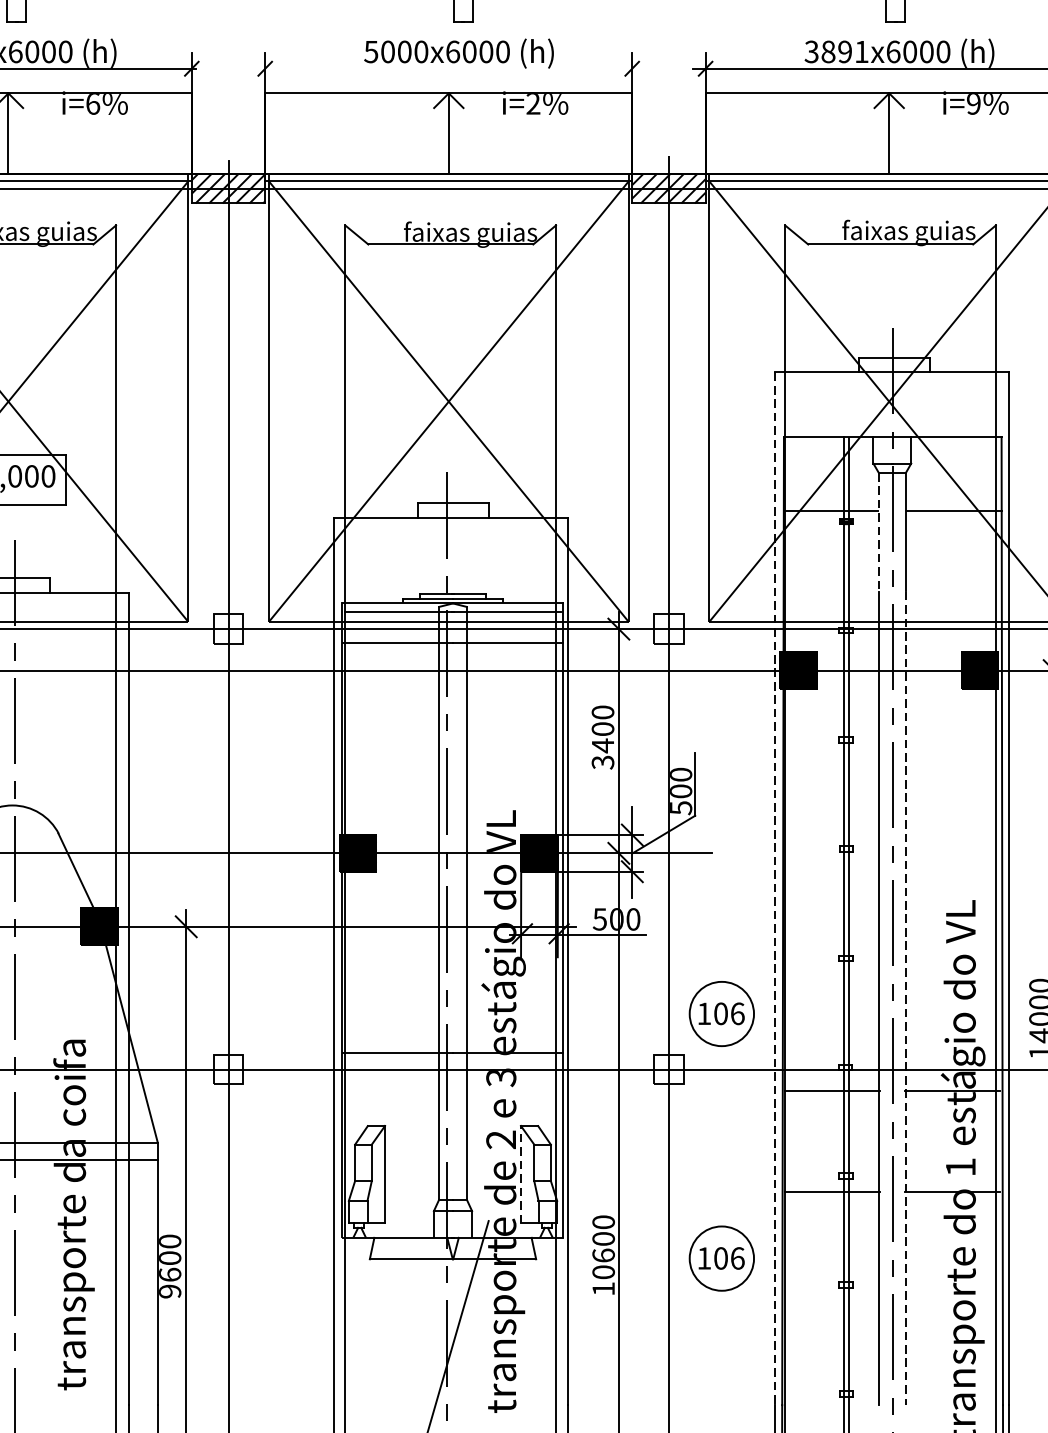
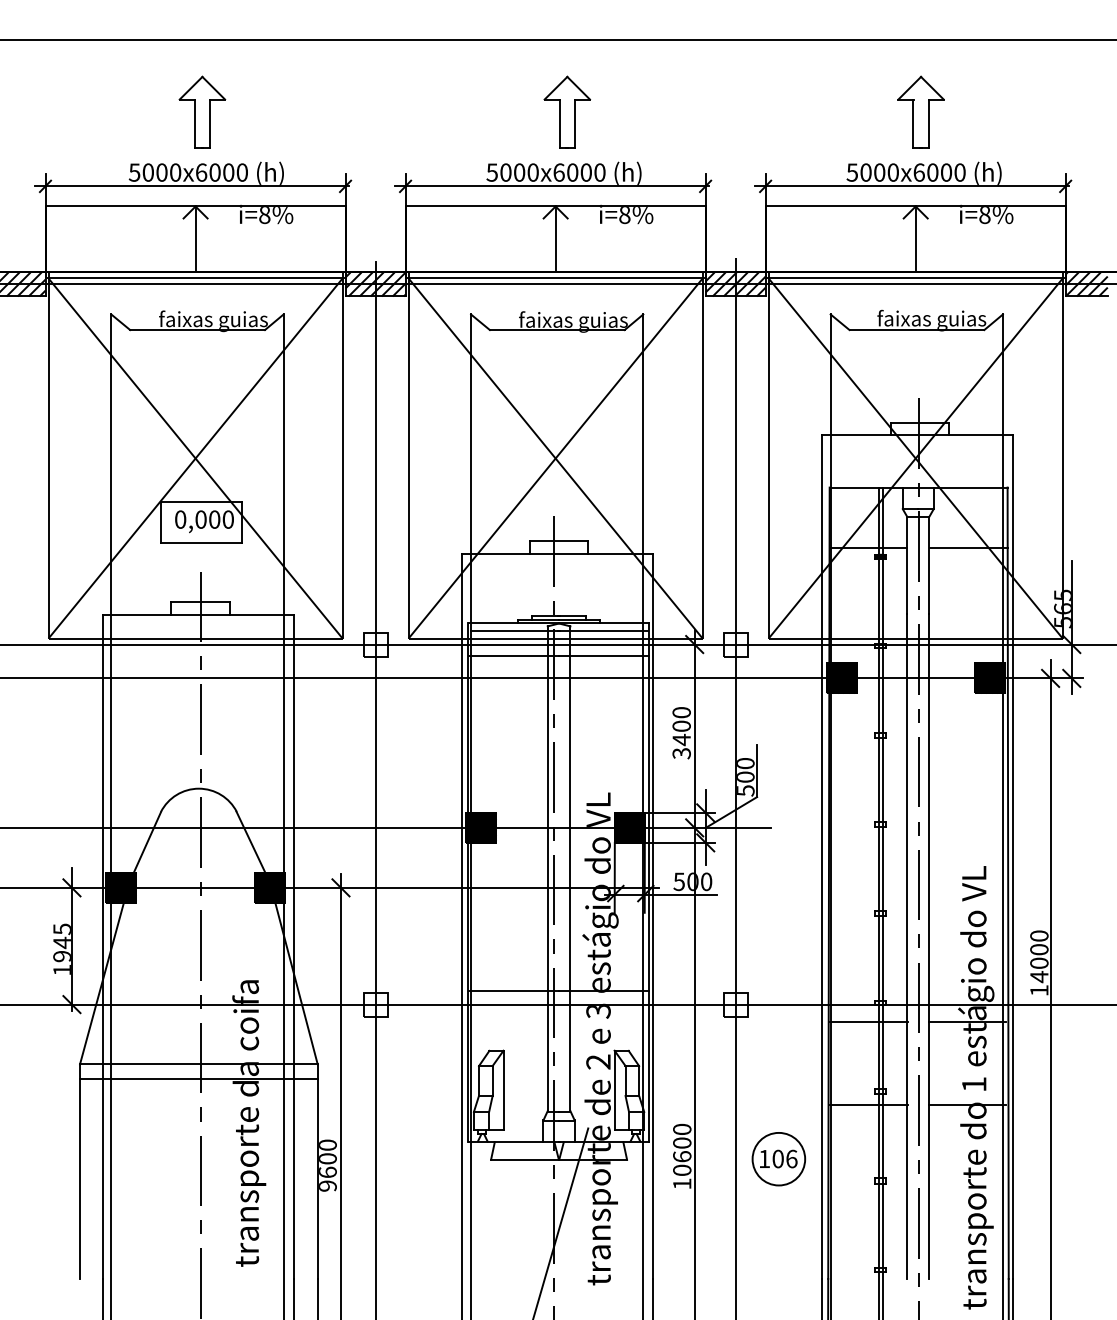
text: (836, 51) -> (872, 172), 3891 -> 5000
line: (444, 68) -> (552, 186), added
text: (92, 104) -> (264, 215), i=6% -> i=8%
text: (533, 104) -> (624, 215), i=2% -> i=8%
text: (973, 104) -> (984, 215), i=9% -> i=8%
line: (879, 532) -> (907, 565), dashed -> solid
line: (775, 889) -> (822, 857), dashed -> solid
line: (906, 998) -> (929, 946), dashed -> solid
part: (721, 1014) -> (778, 959), removed
line: (520, 1174) -> (614, 1090), dashed -> solid

